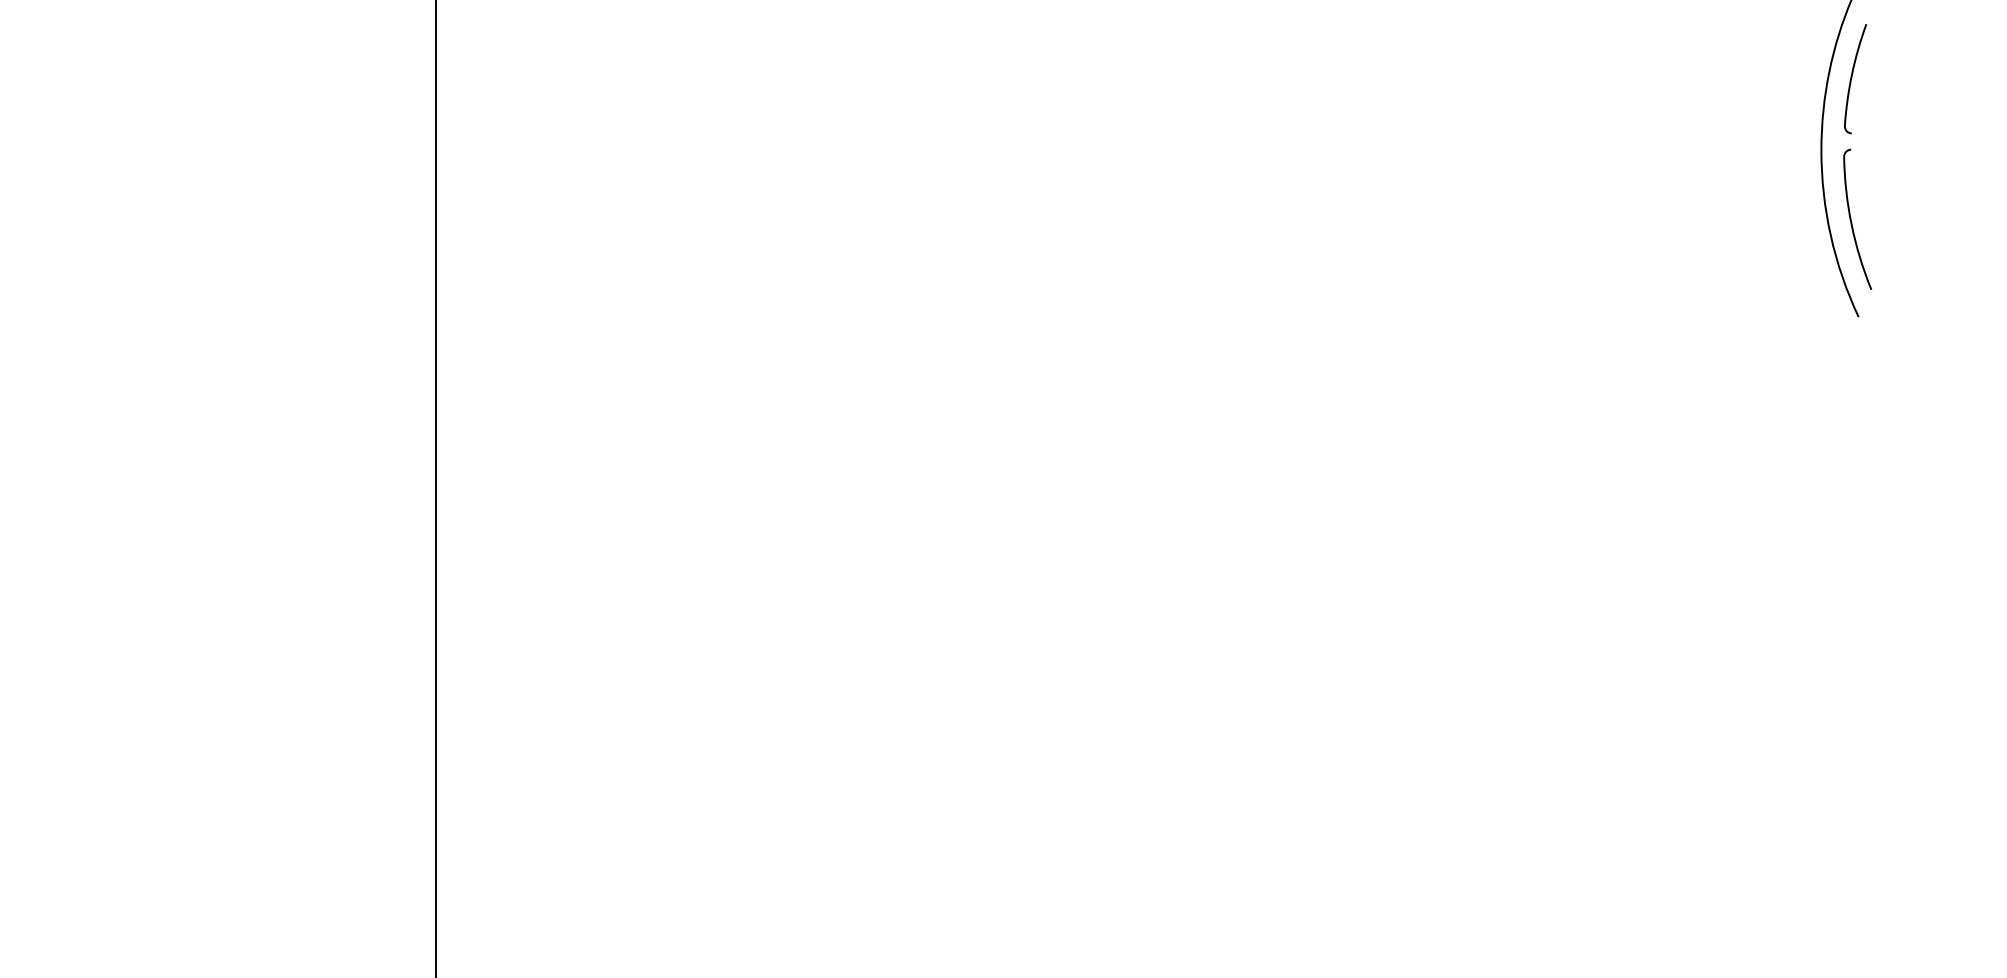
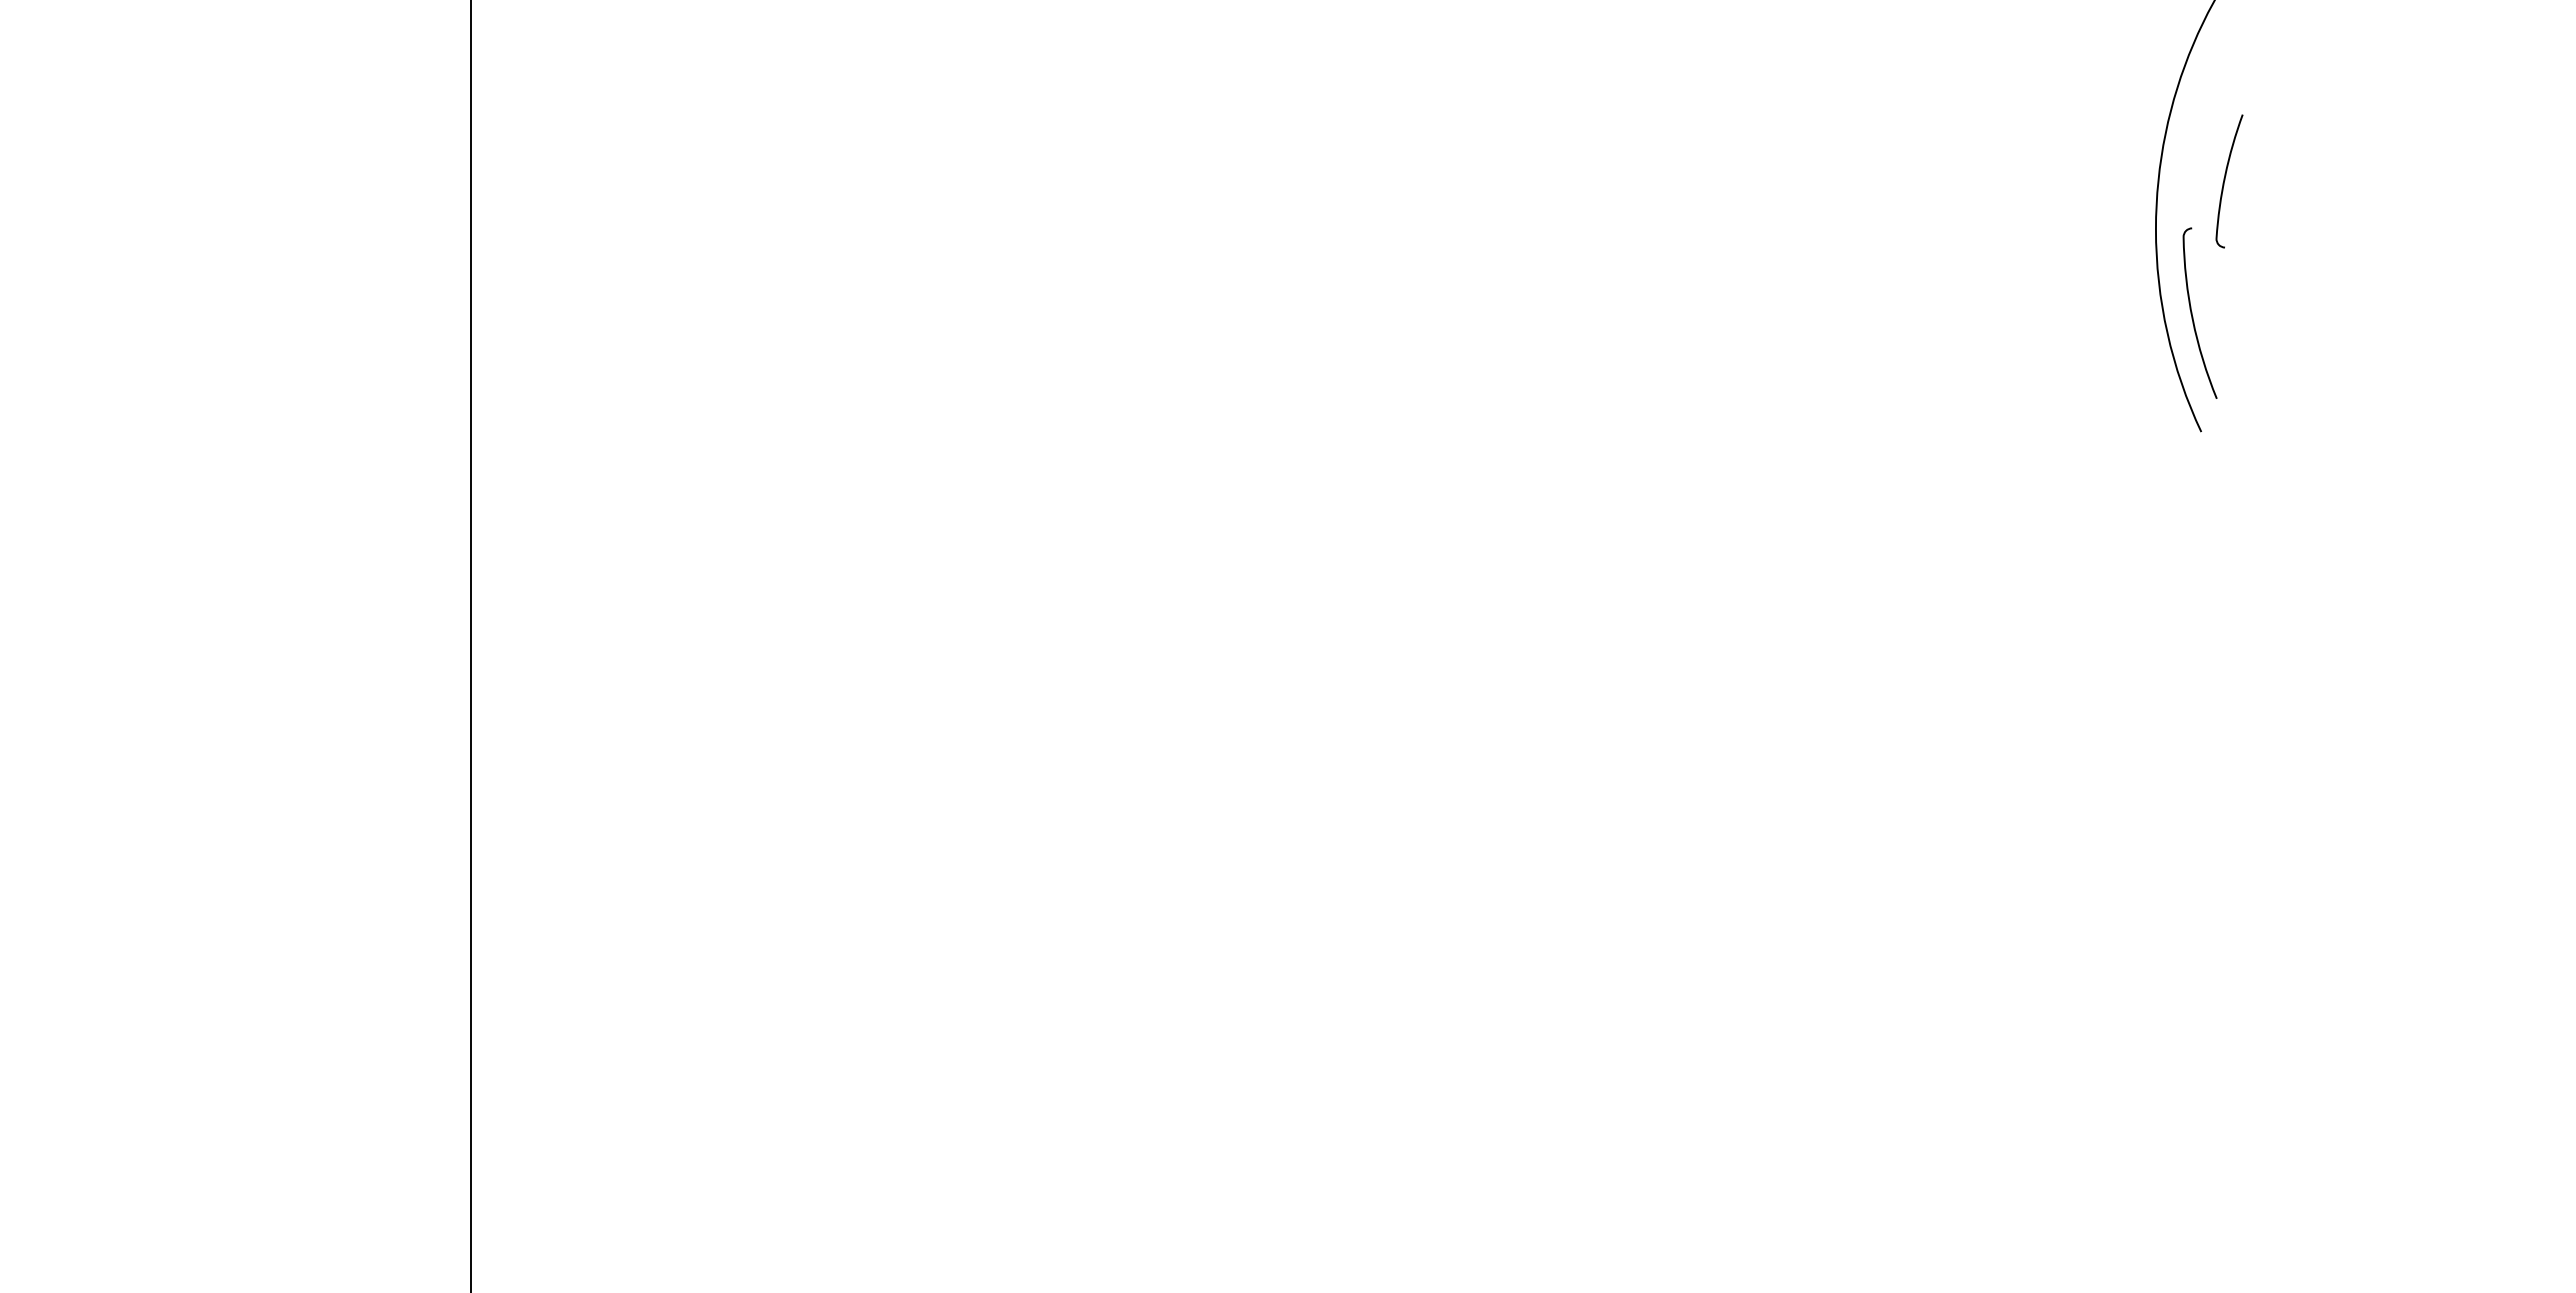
curve: (1852, 78) -> (2225, 180), moved

